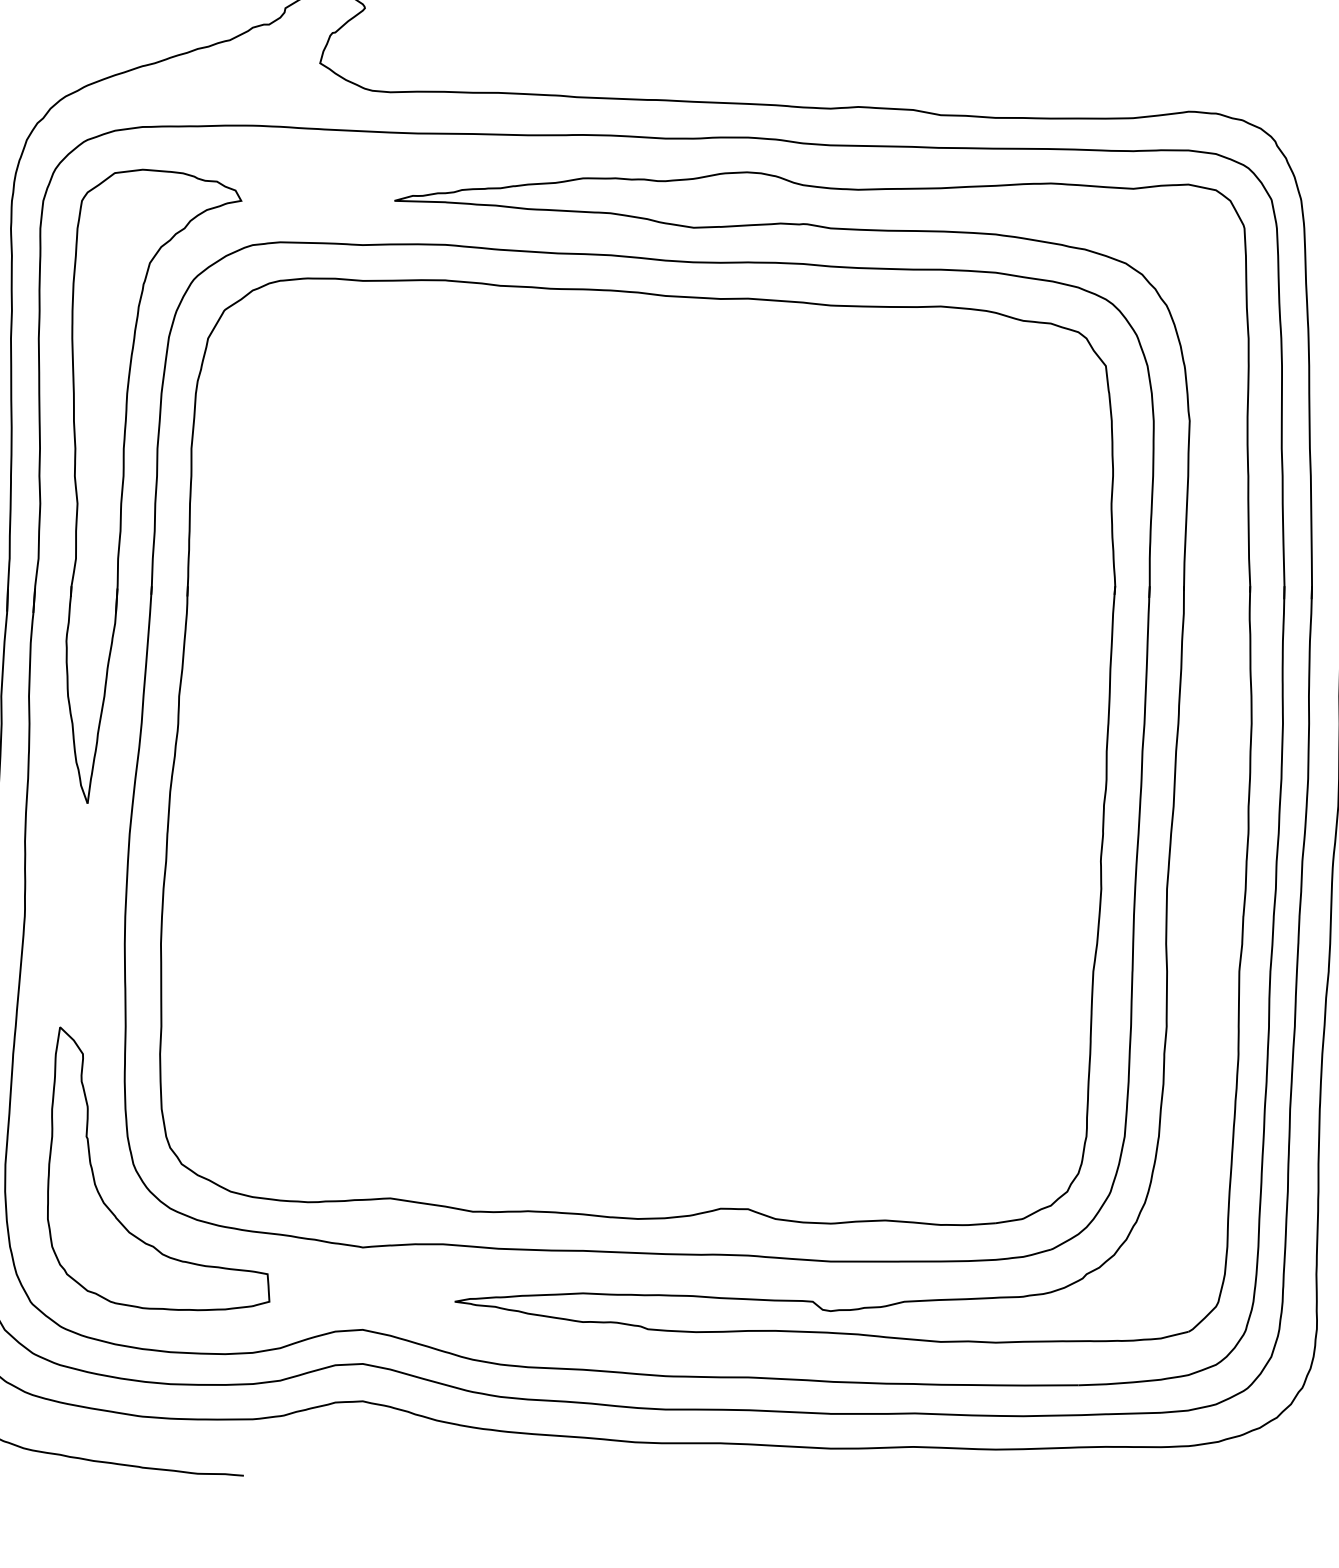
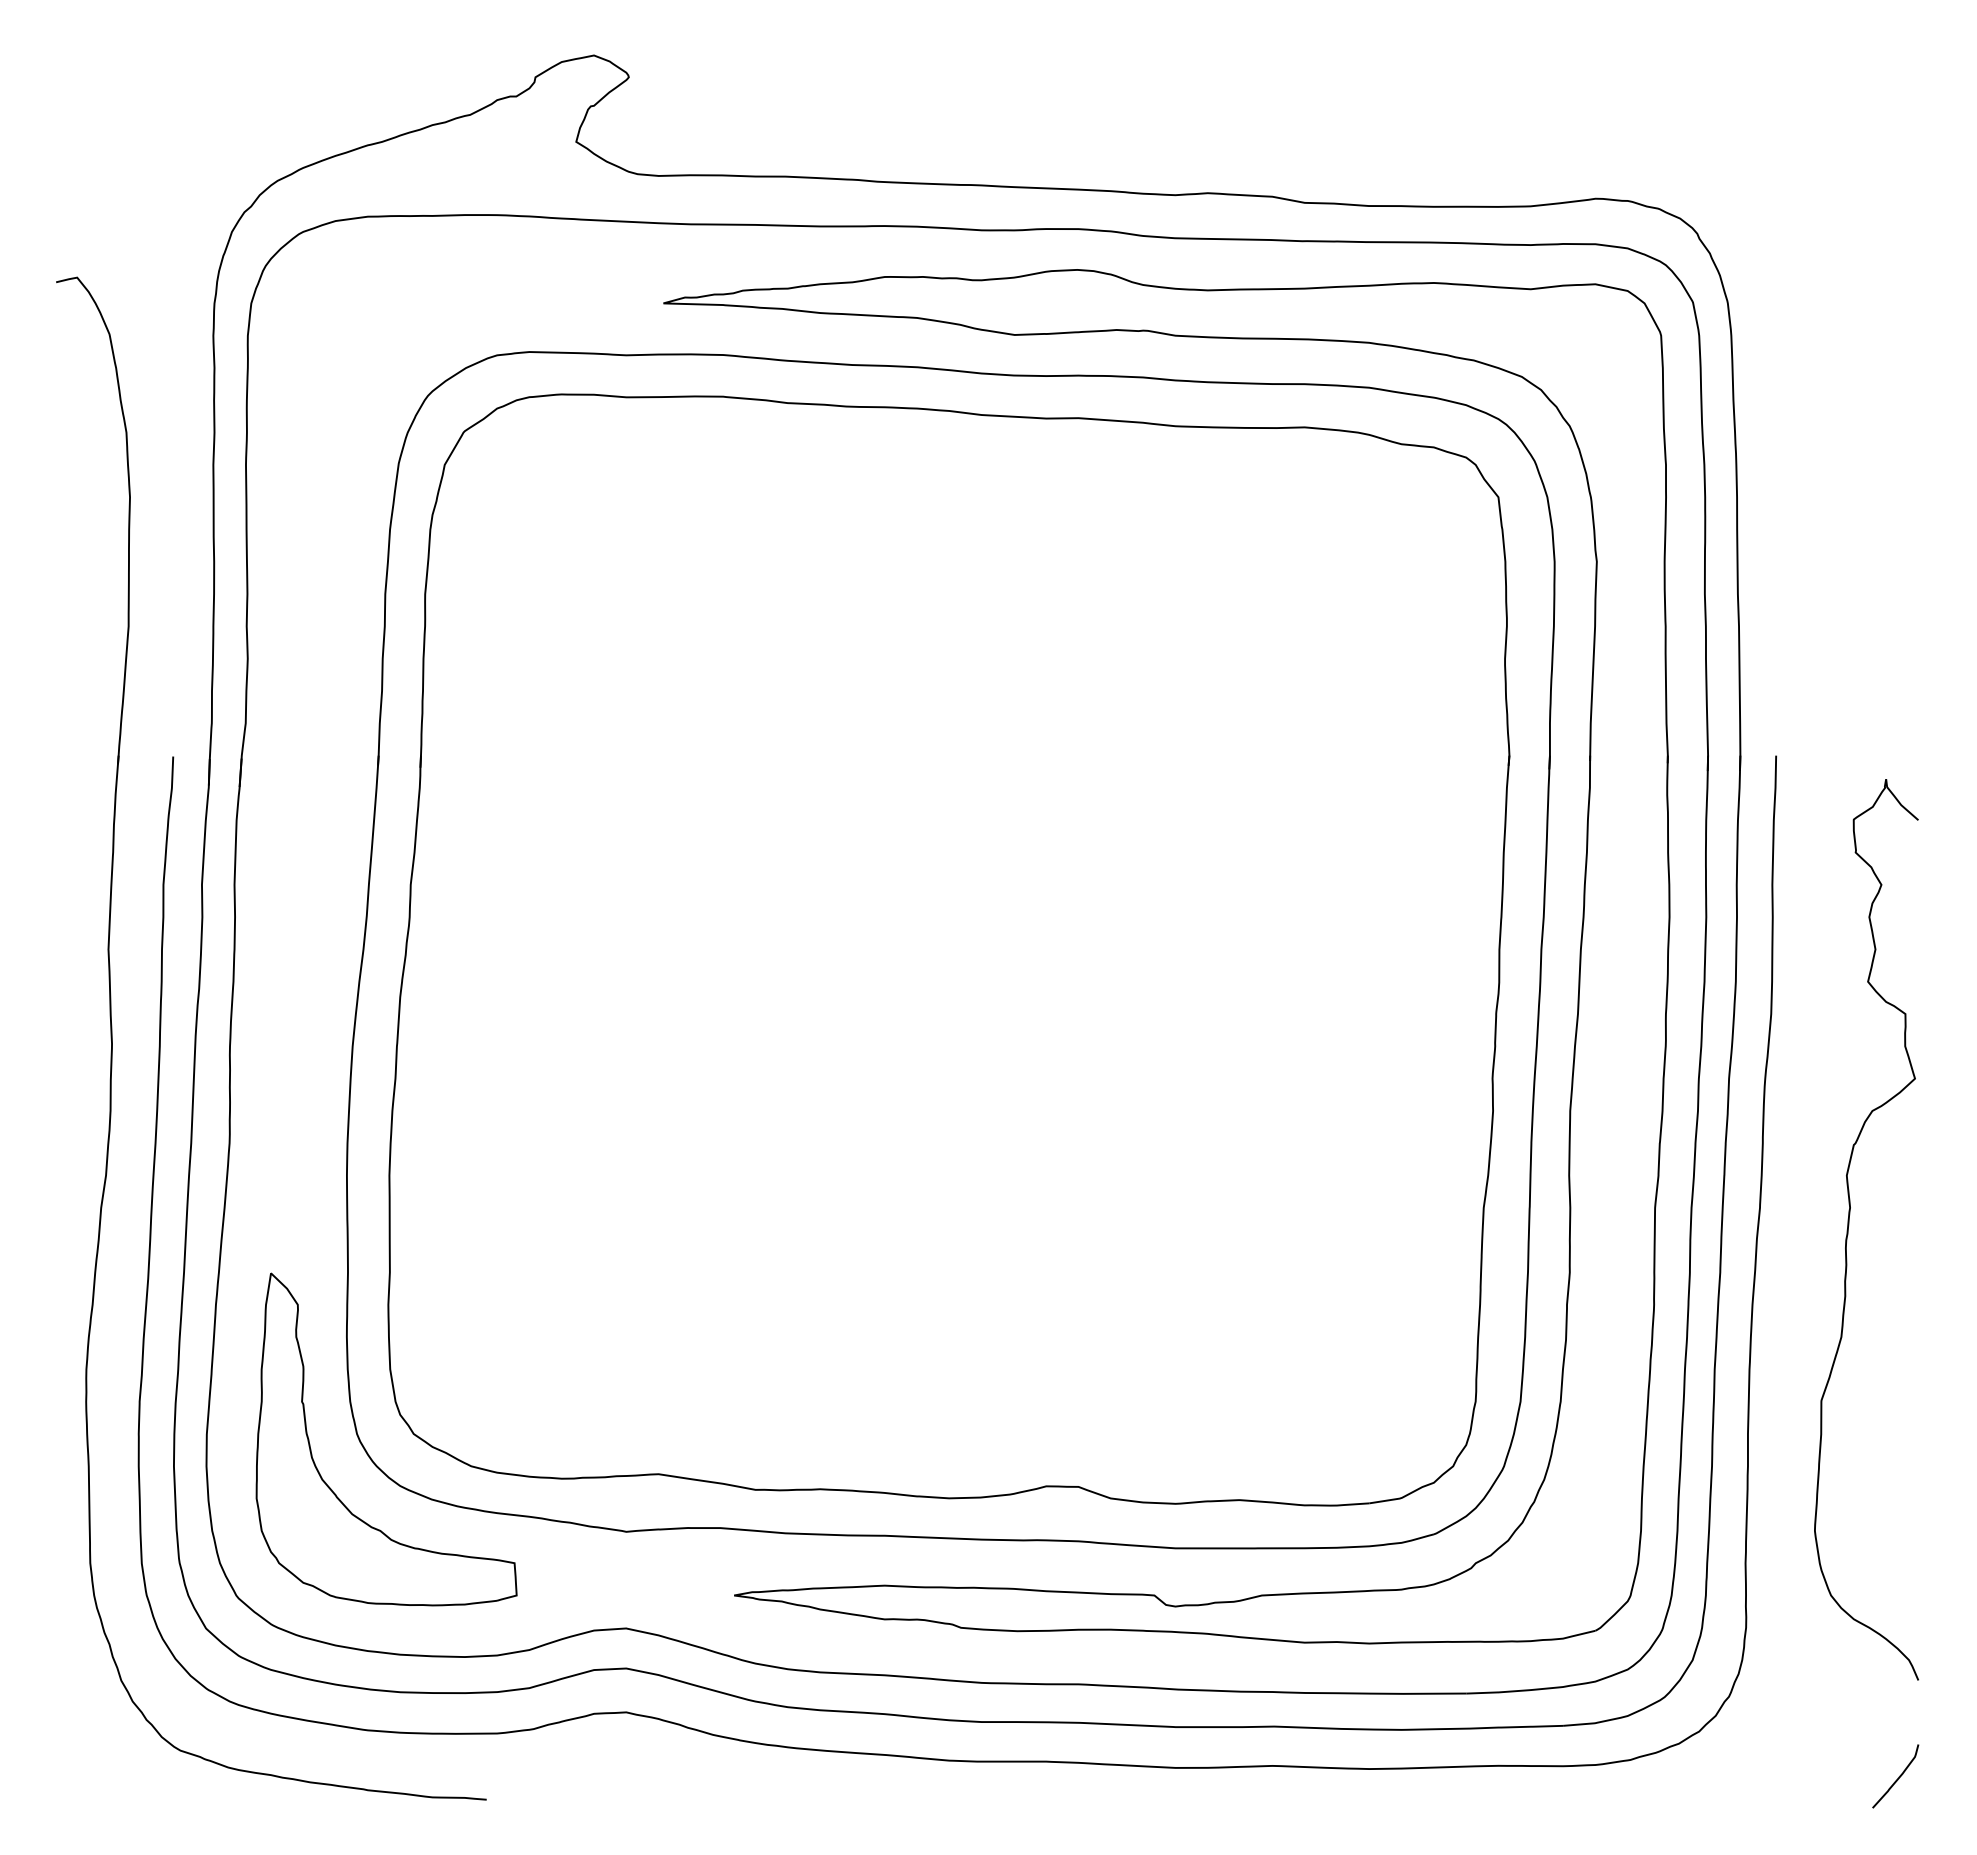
part: (123, 486) -> (345, 638), removed

